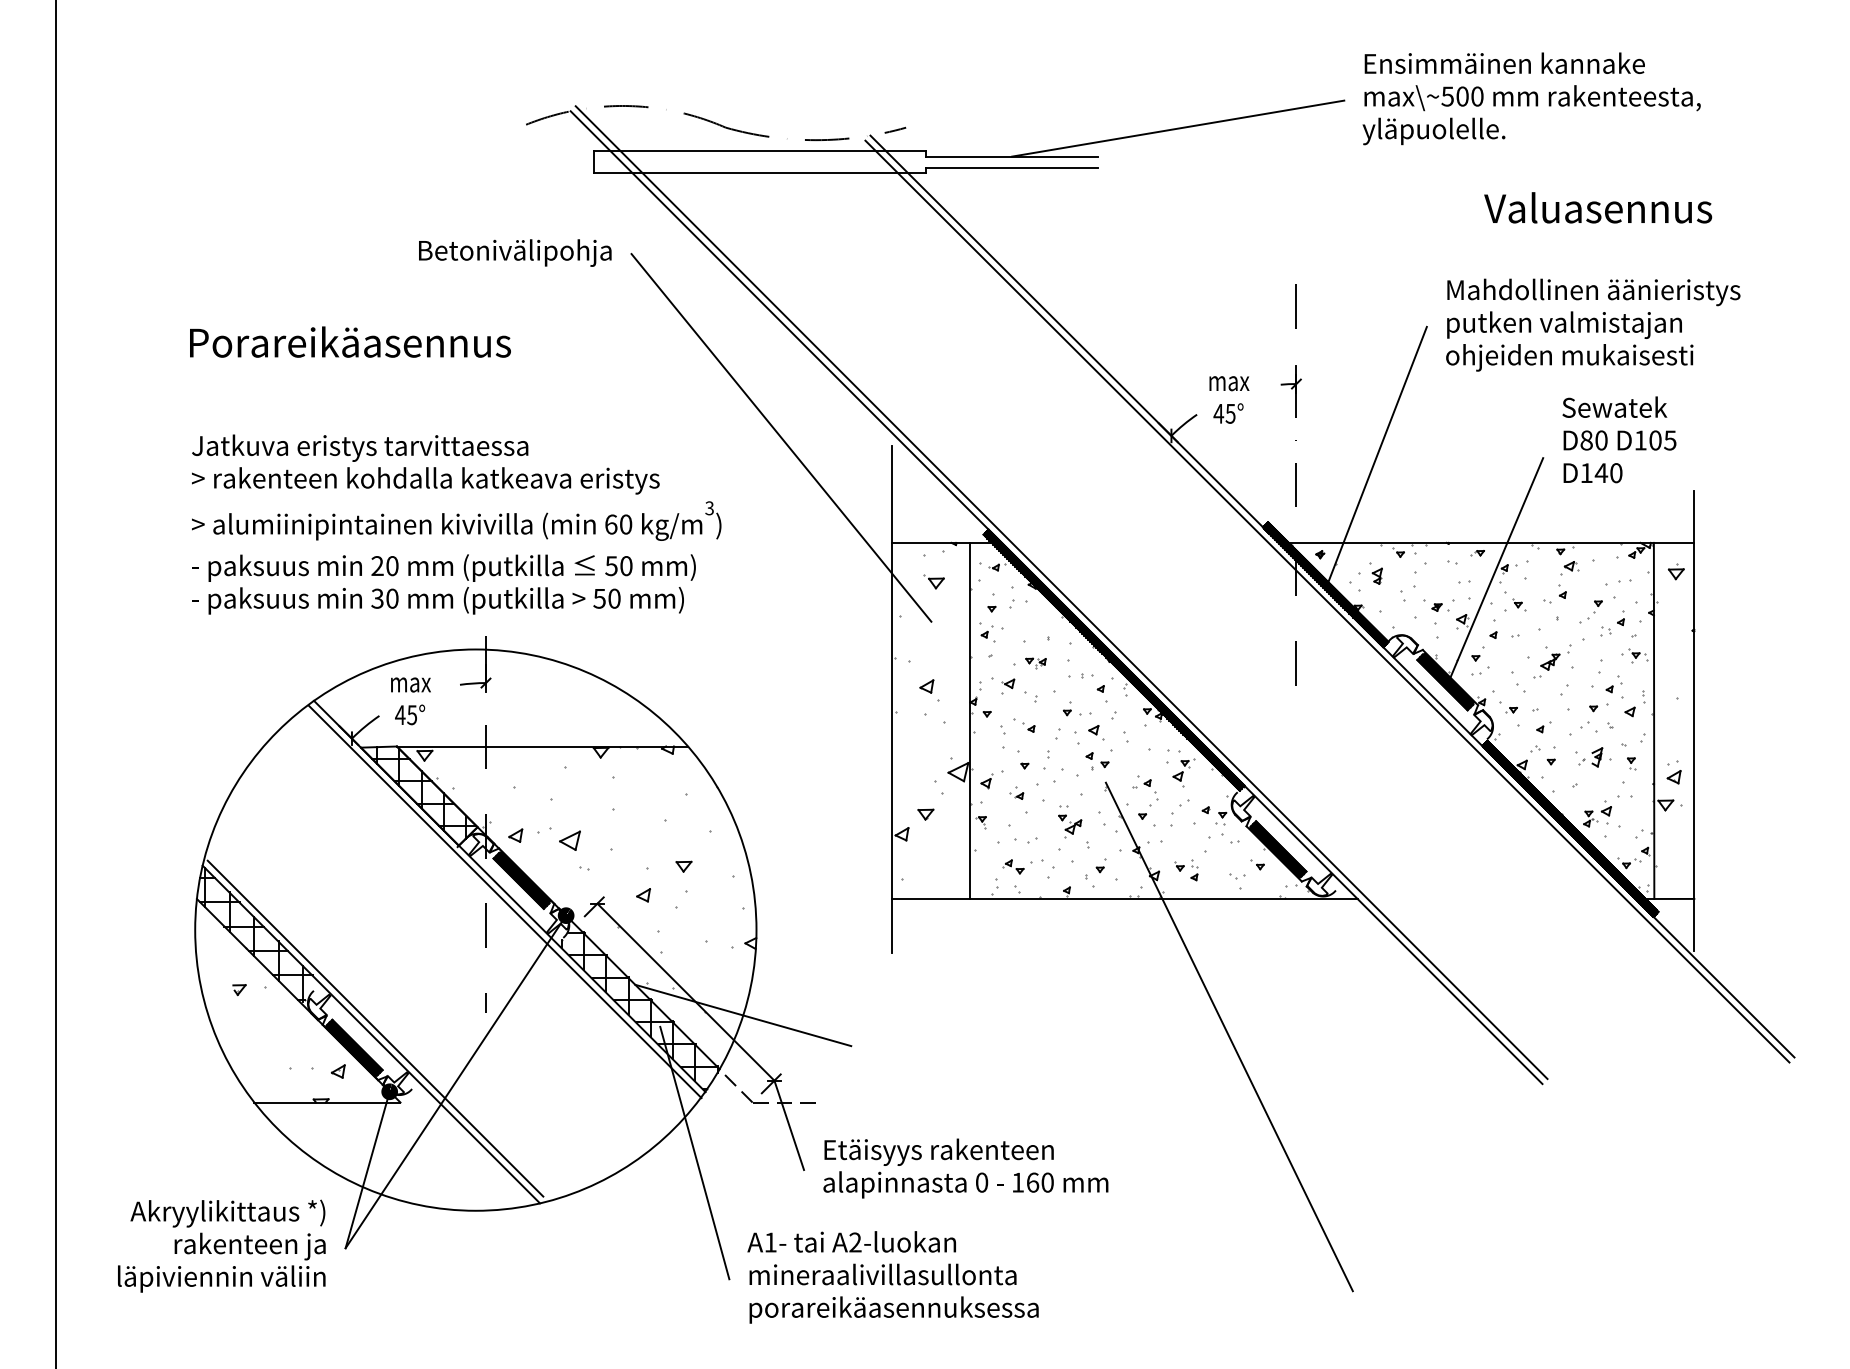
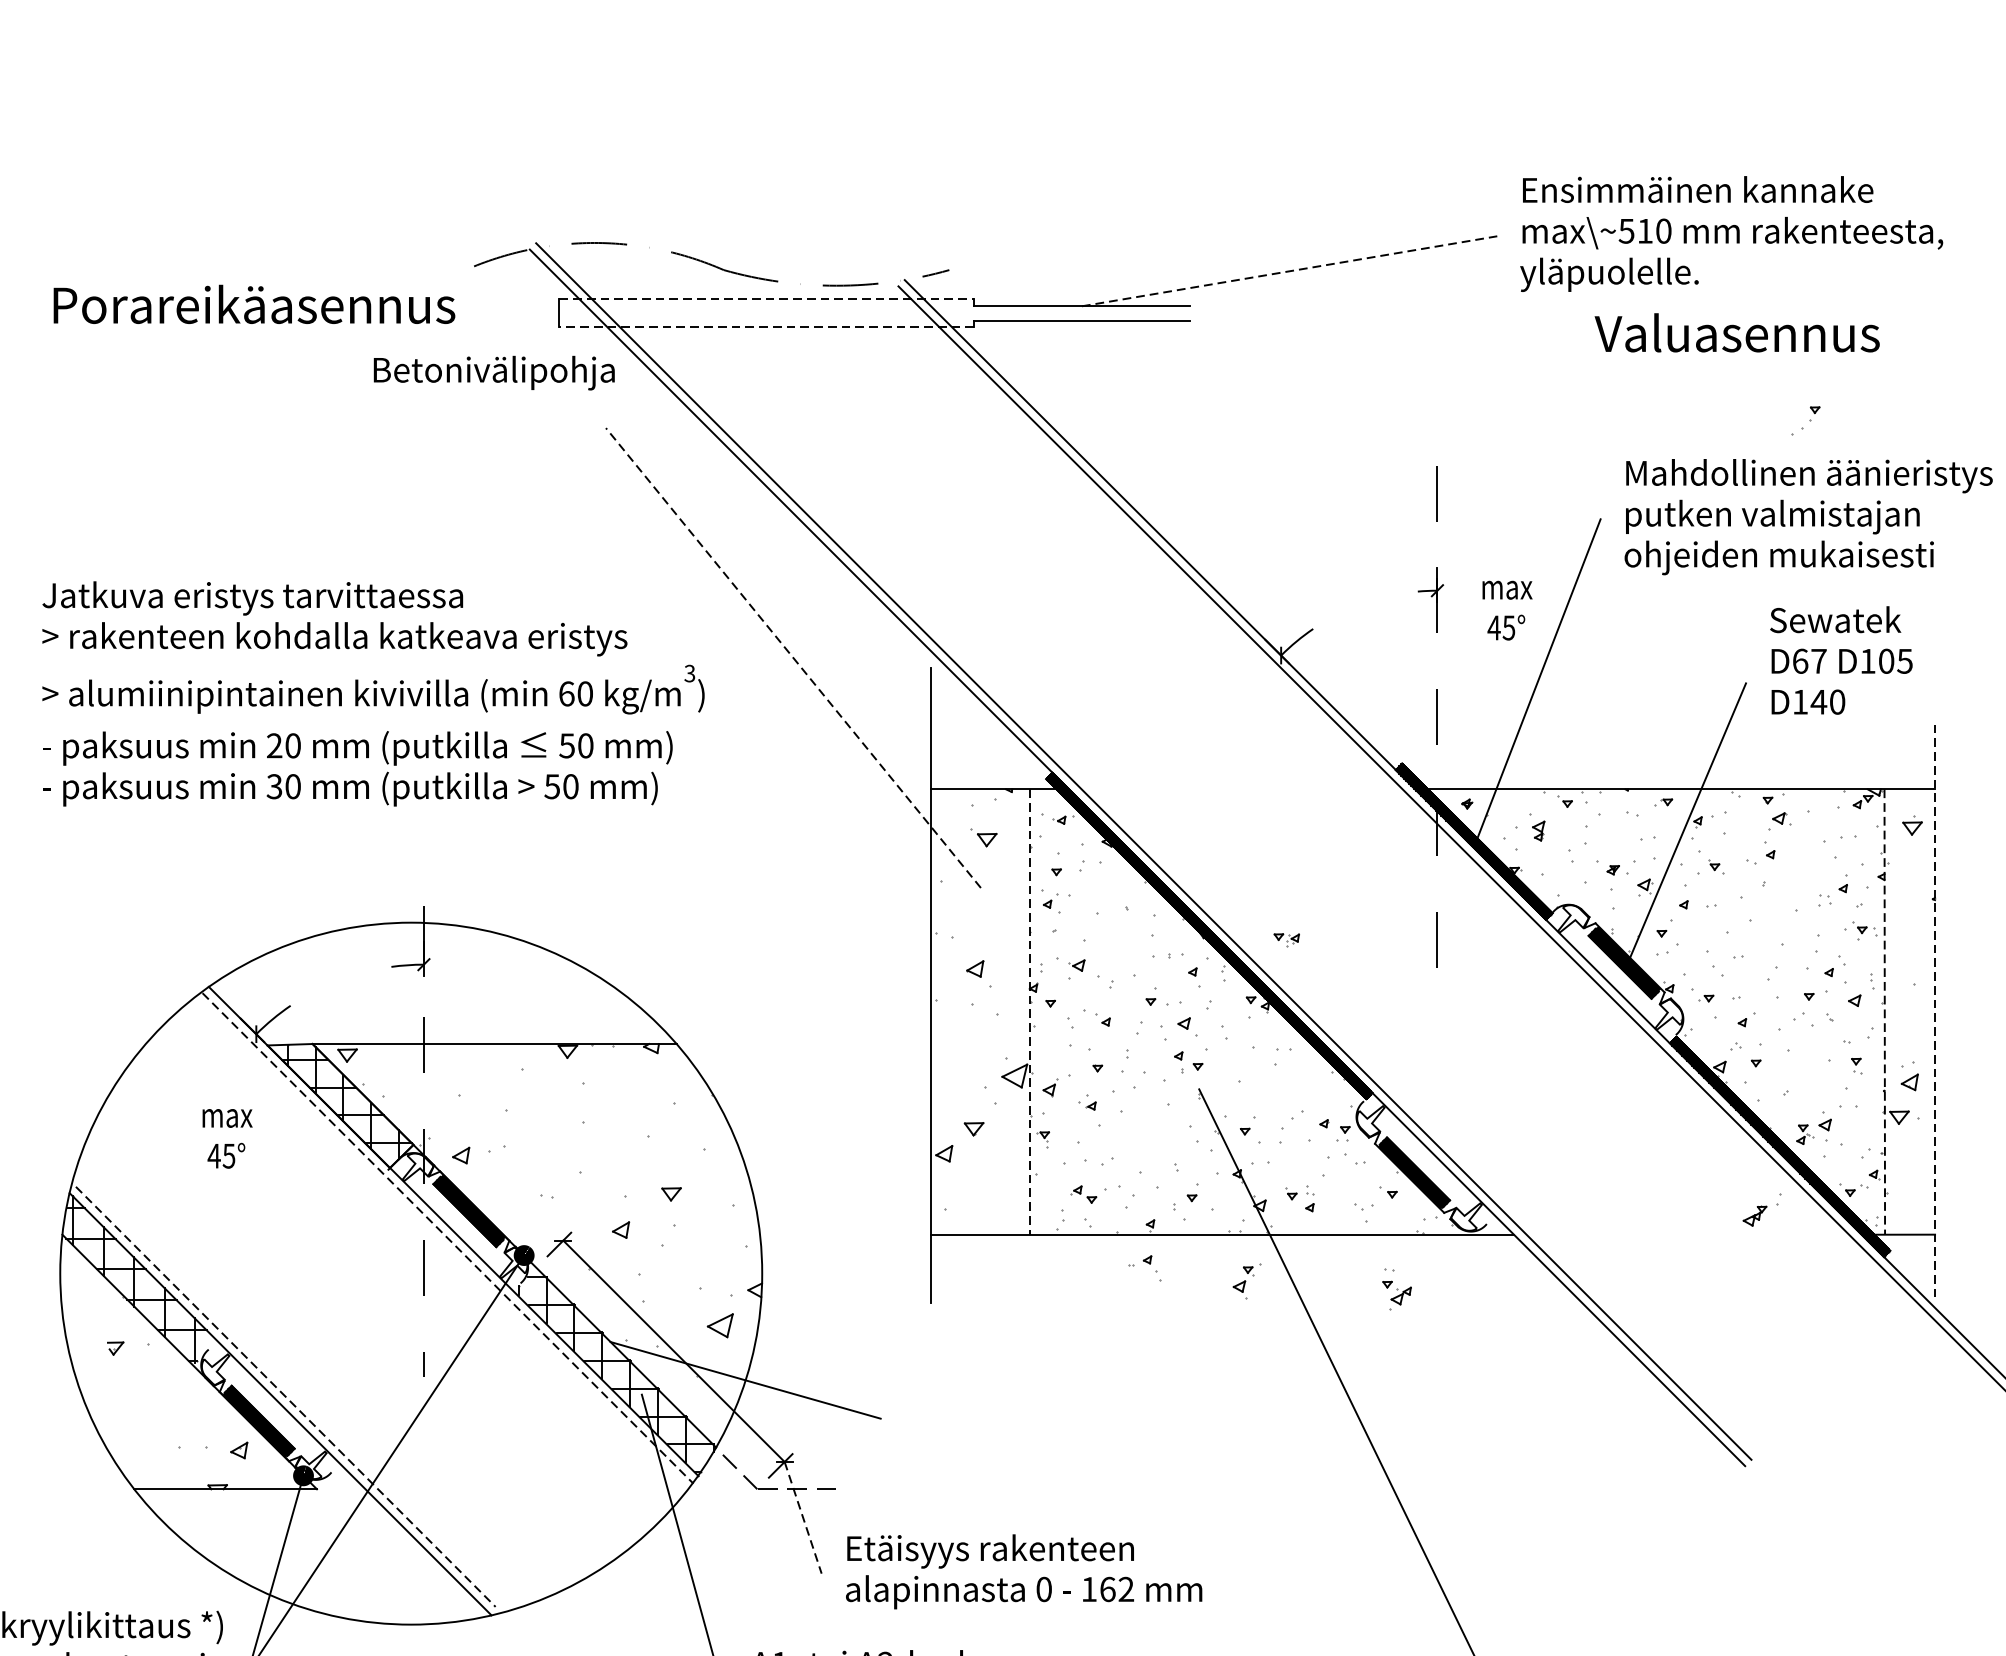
text: (1462, 96) -> (1645, 231), 500 -> 510
line: (1178, 128) -> (1289, 271), solid -> dashed
line: (760, 150) -> (767, 298), solid -> dashed
line: (760, 173) -> (767, 327), solid -> dashed
text: (1598, 207) -> (1737, 332), moved
text: (515, 252) -> (494, 372), moved
text: (350, 341) -> (254, 303), moved
text: (1229, 399) -> (1507, 610), moved
line: (781, 437) -> (793, 657), solid -> dashed
text: (1593, 440) -> (1808, 661), D80 -> D67
text: (456, 524) -> (373, 693), moved
part: (1590, 611) -> (1805, 419), moved
part: (1555, 657) -> (1761, 1210), moved
part: (1035, 663) -> (1286, 940), moved
text: (410, 701) -> (226, 1139), moved
line: (970, 721) -> (1029, 1012), solid -> dashed
line: (1654, 721) -> (1885, 1012), solid -> dashed
line: (1694, 721) -> (1935, 1012), solid -> dashed
part: (1590, 757) -> (1805, 1057), removed
part: (1183, 772) -> (1246, 1281), moved
part: (1145, 789) -> (1144, 1267), moved
part: (1070, 821) -> (1397, 1289), moved
part: (569, 840) -> (719, 1325), moved
line: (505, 902) -> (448, 1239), solid -> dashed
line: (375, 1029) -> (285, 1397), solid -> dashed
line: (789, 1125) -> (803, 1517), solid -> dashed
text: (1047, 1182) -> (1126, 1589), 160 -> 162

